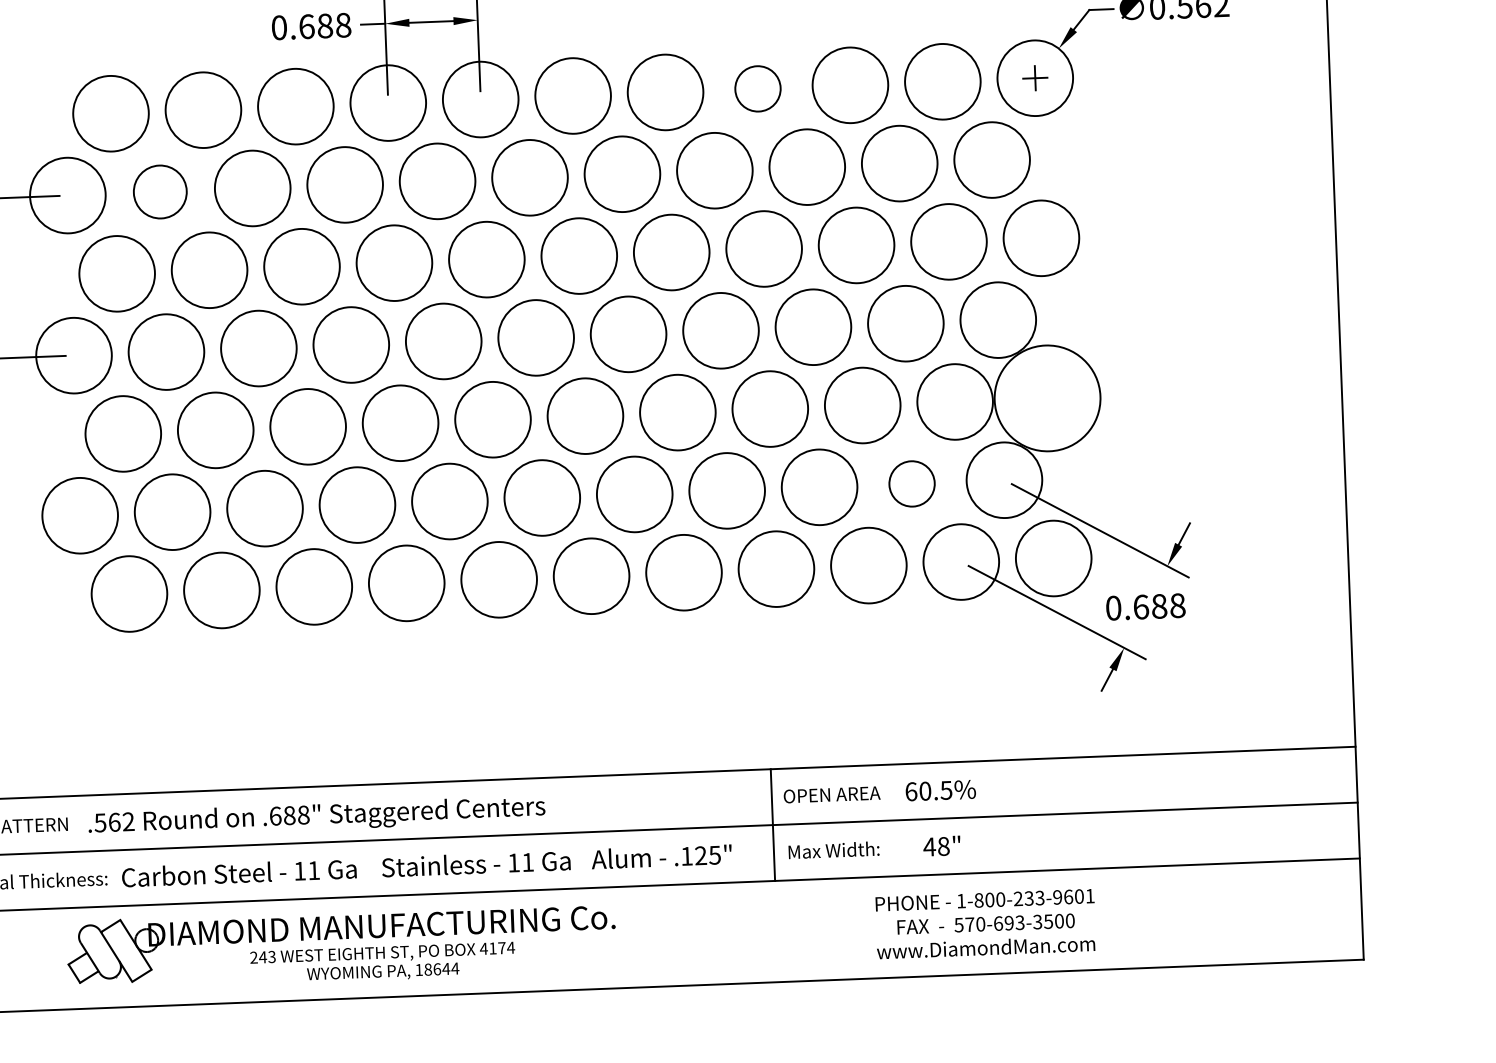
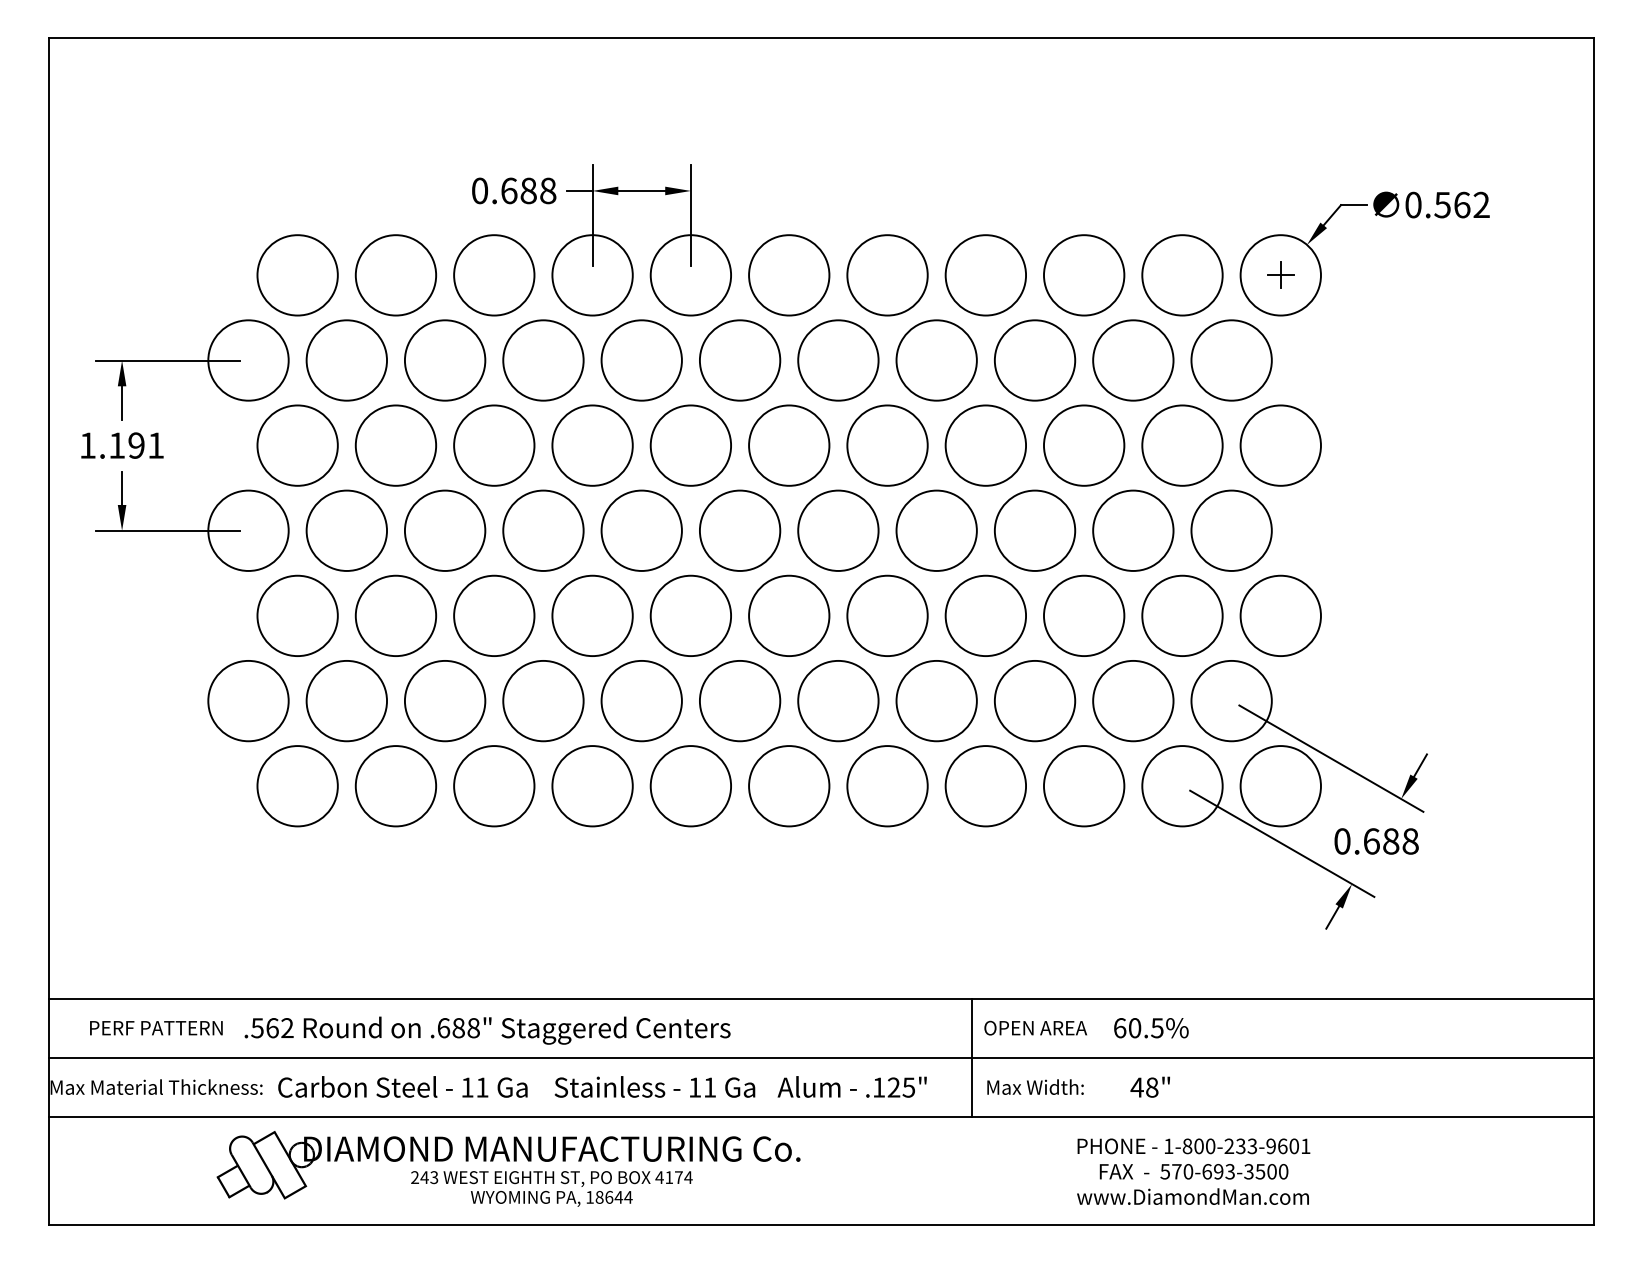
circle: (757, 89) -> (985, 275), size x1.67
circle: (160, 192) -> (346, 360), size x1.43
circle: (1047, 398) -> (1280, 615), size x0.71
circle: (912, 484) -> (1133, 701), size x1.67

